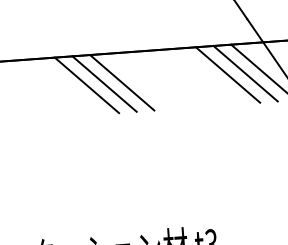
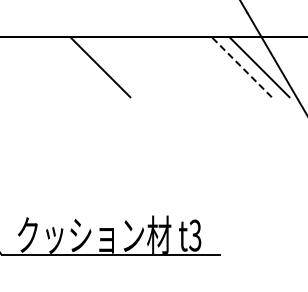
line: (245, 73) -> (241, 66), solid -> dashed
line: (228, 75) -> (224, 67), removed
line: (122, 83) -> (118, 67), removed
line: (86, 85) -> (82, 67), removed

